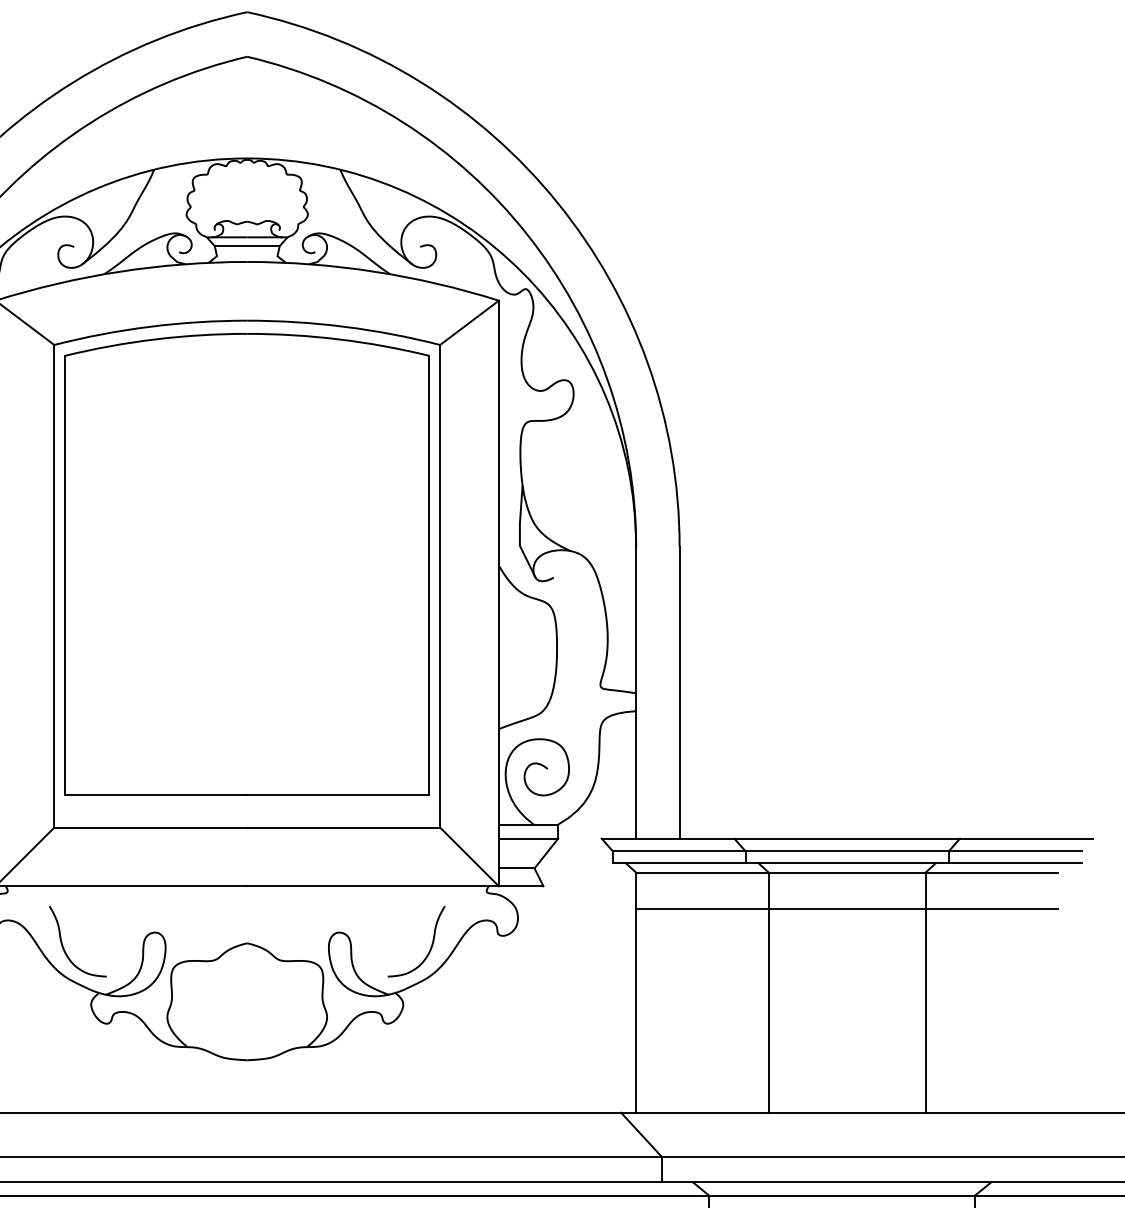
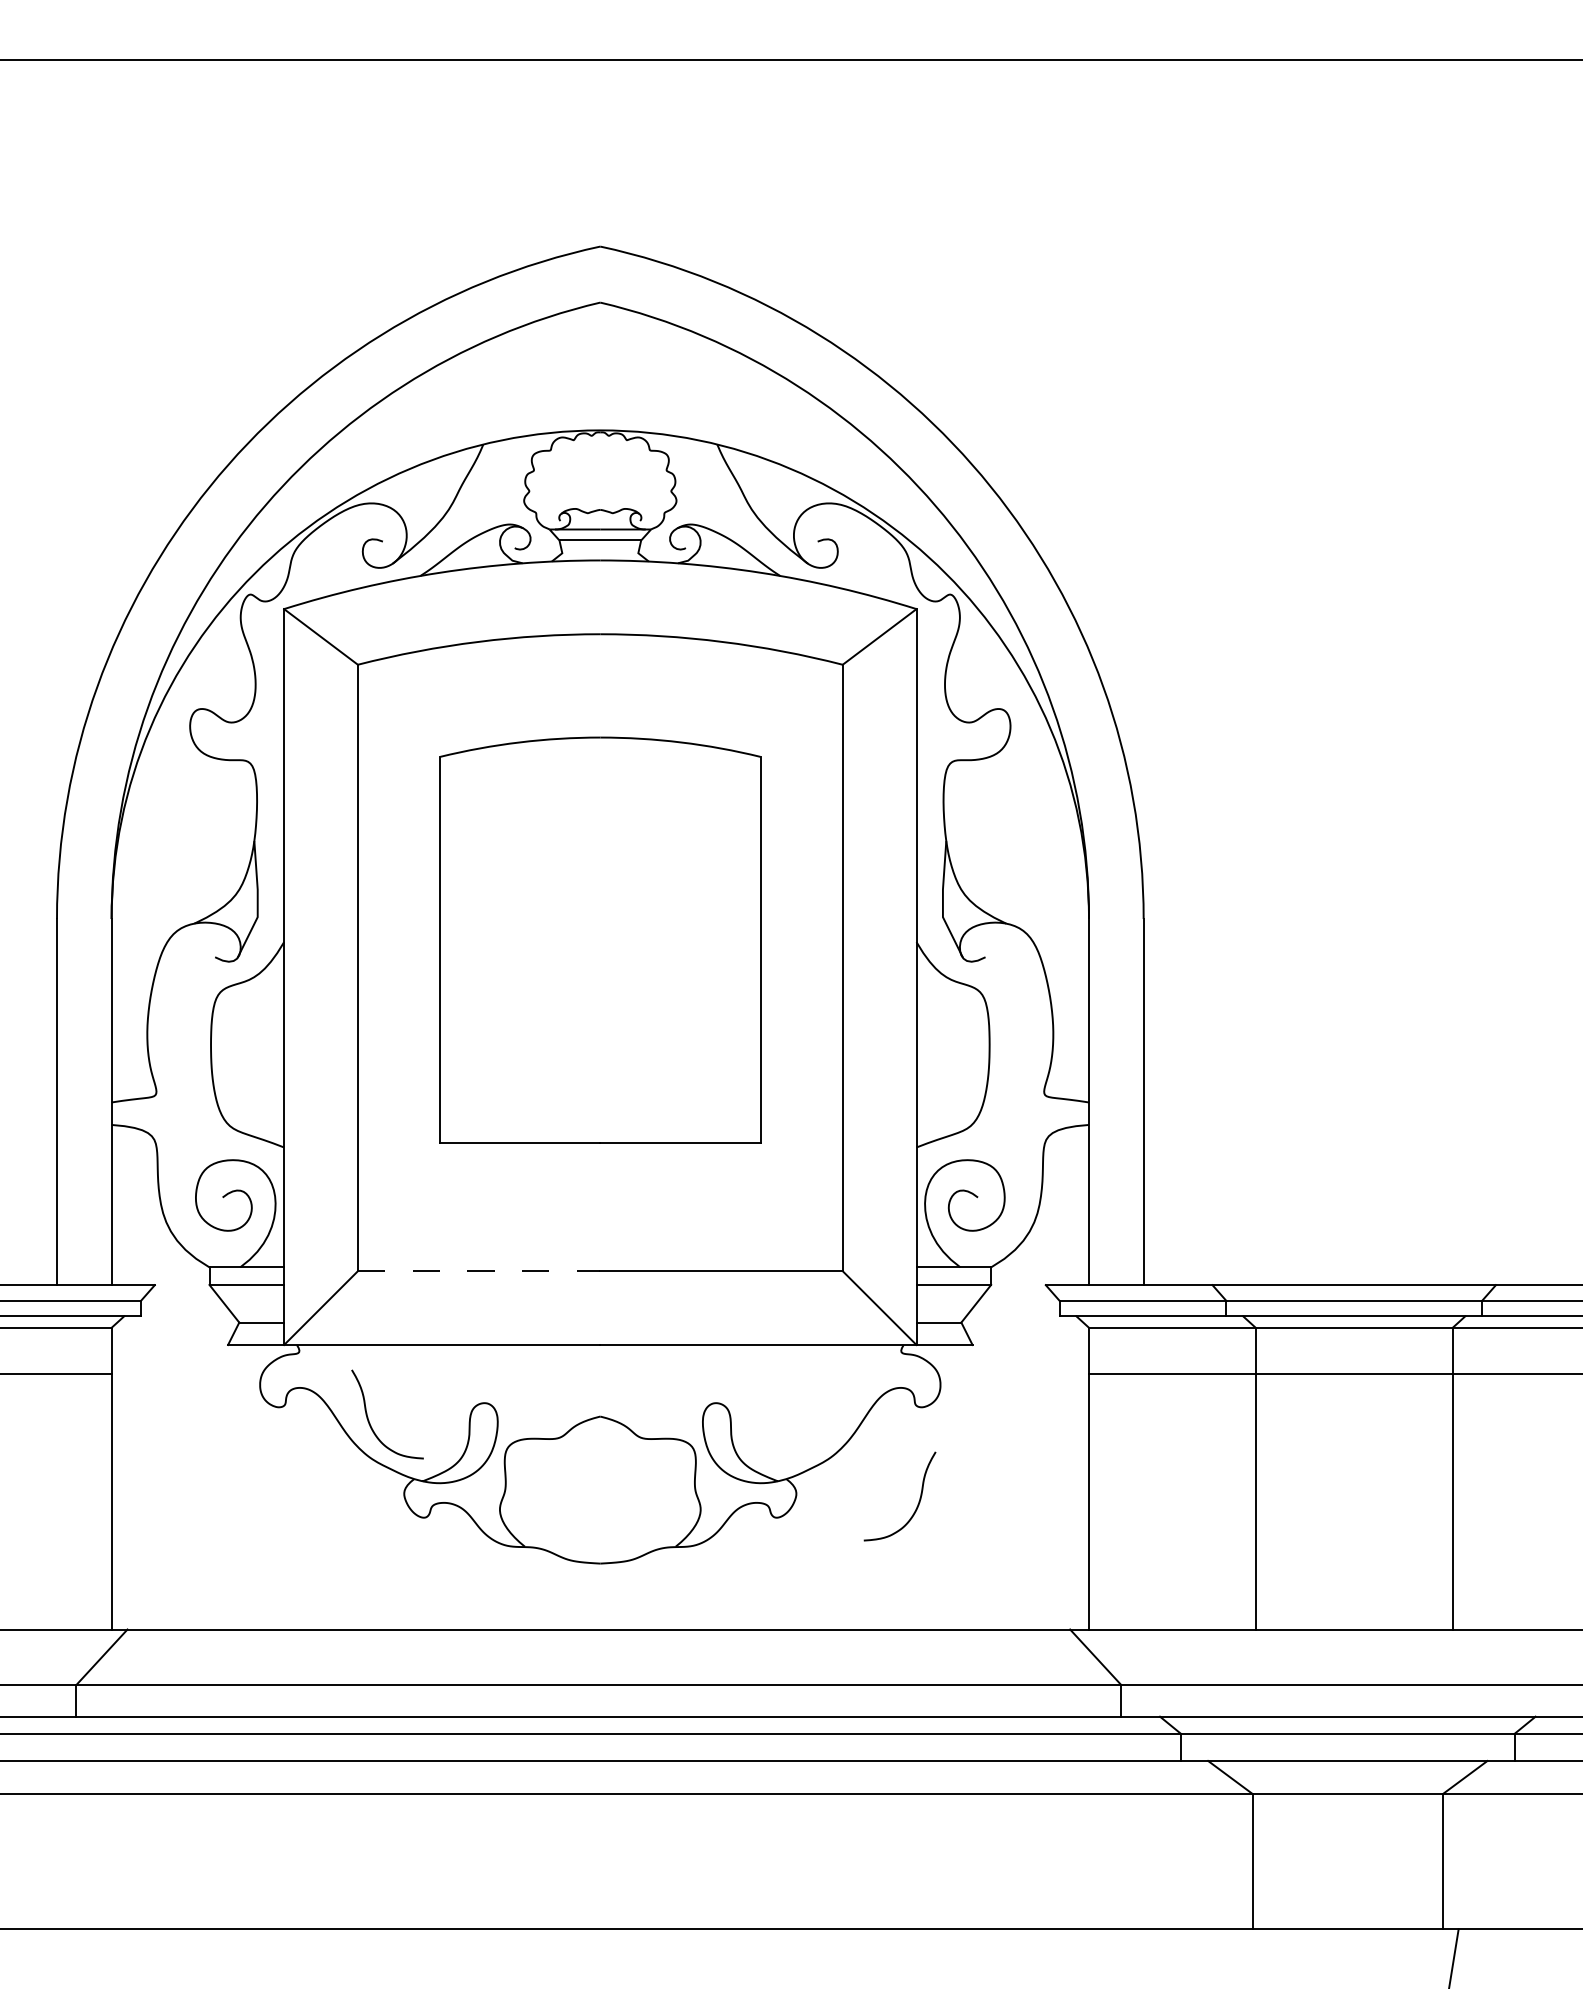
part: (247, 563) -> (600, 939), size x0.7
line: (151, 827) -> (479, 1271), solid -> dashed
curve: (431, 945) -> (918, 1501), moved

